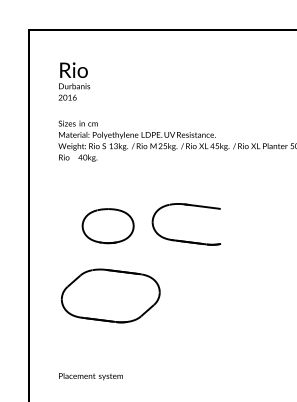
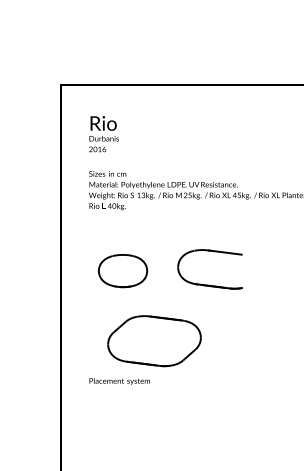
part: (108, 226) -> (123, 271), moved
part: (110, 296) -> (154, 341), moved
text: (90, 376) -> (119, 381), moved

